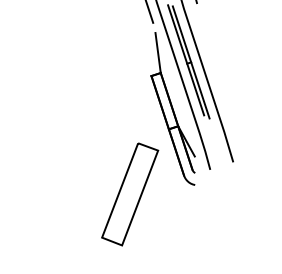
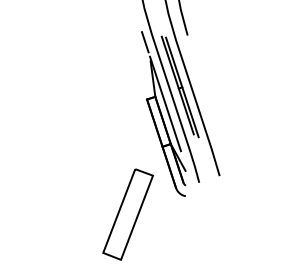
line: (172, 80) -> (165, 103), added
part: (129, 194) -> (127, 214), moved

